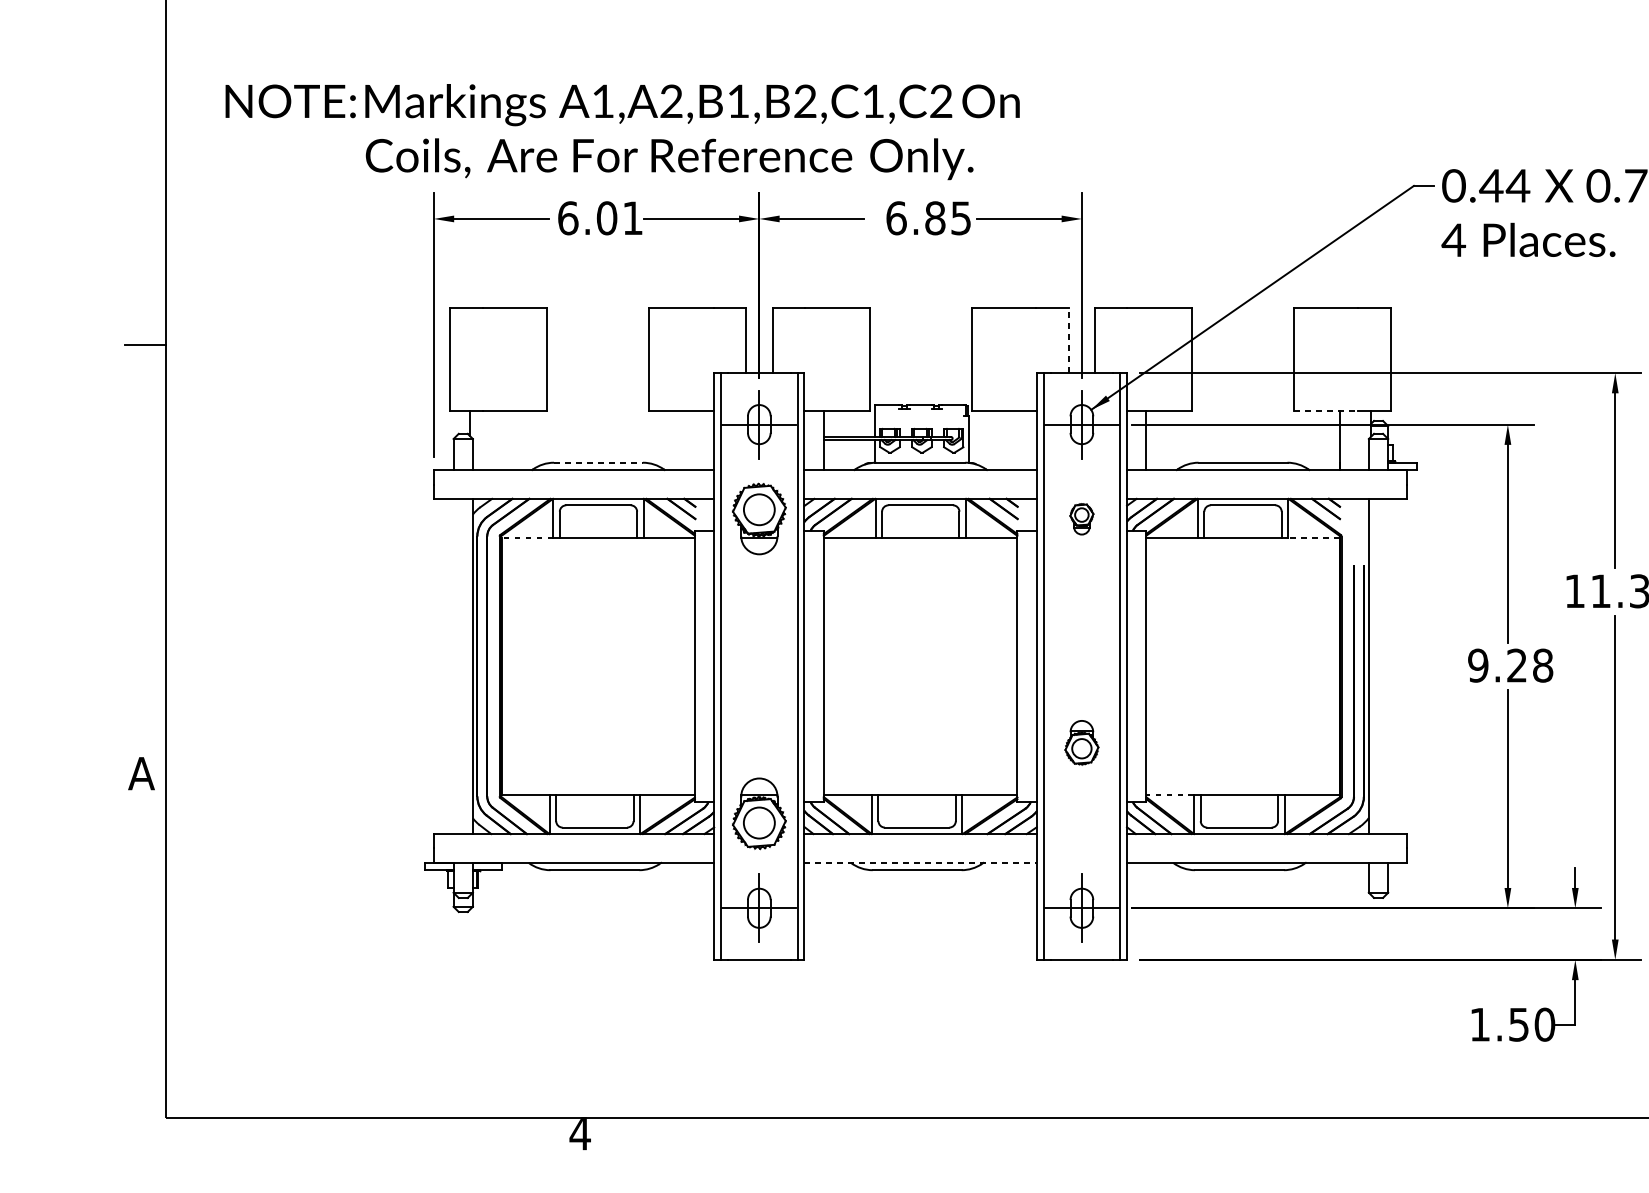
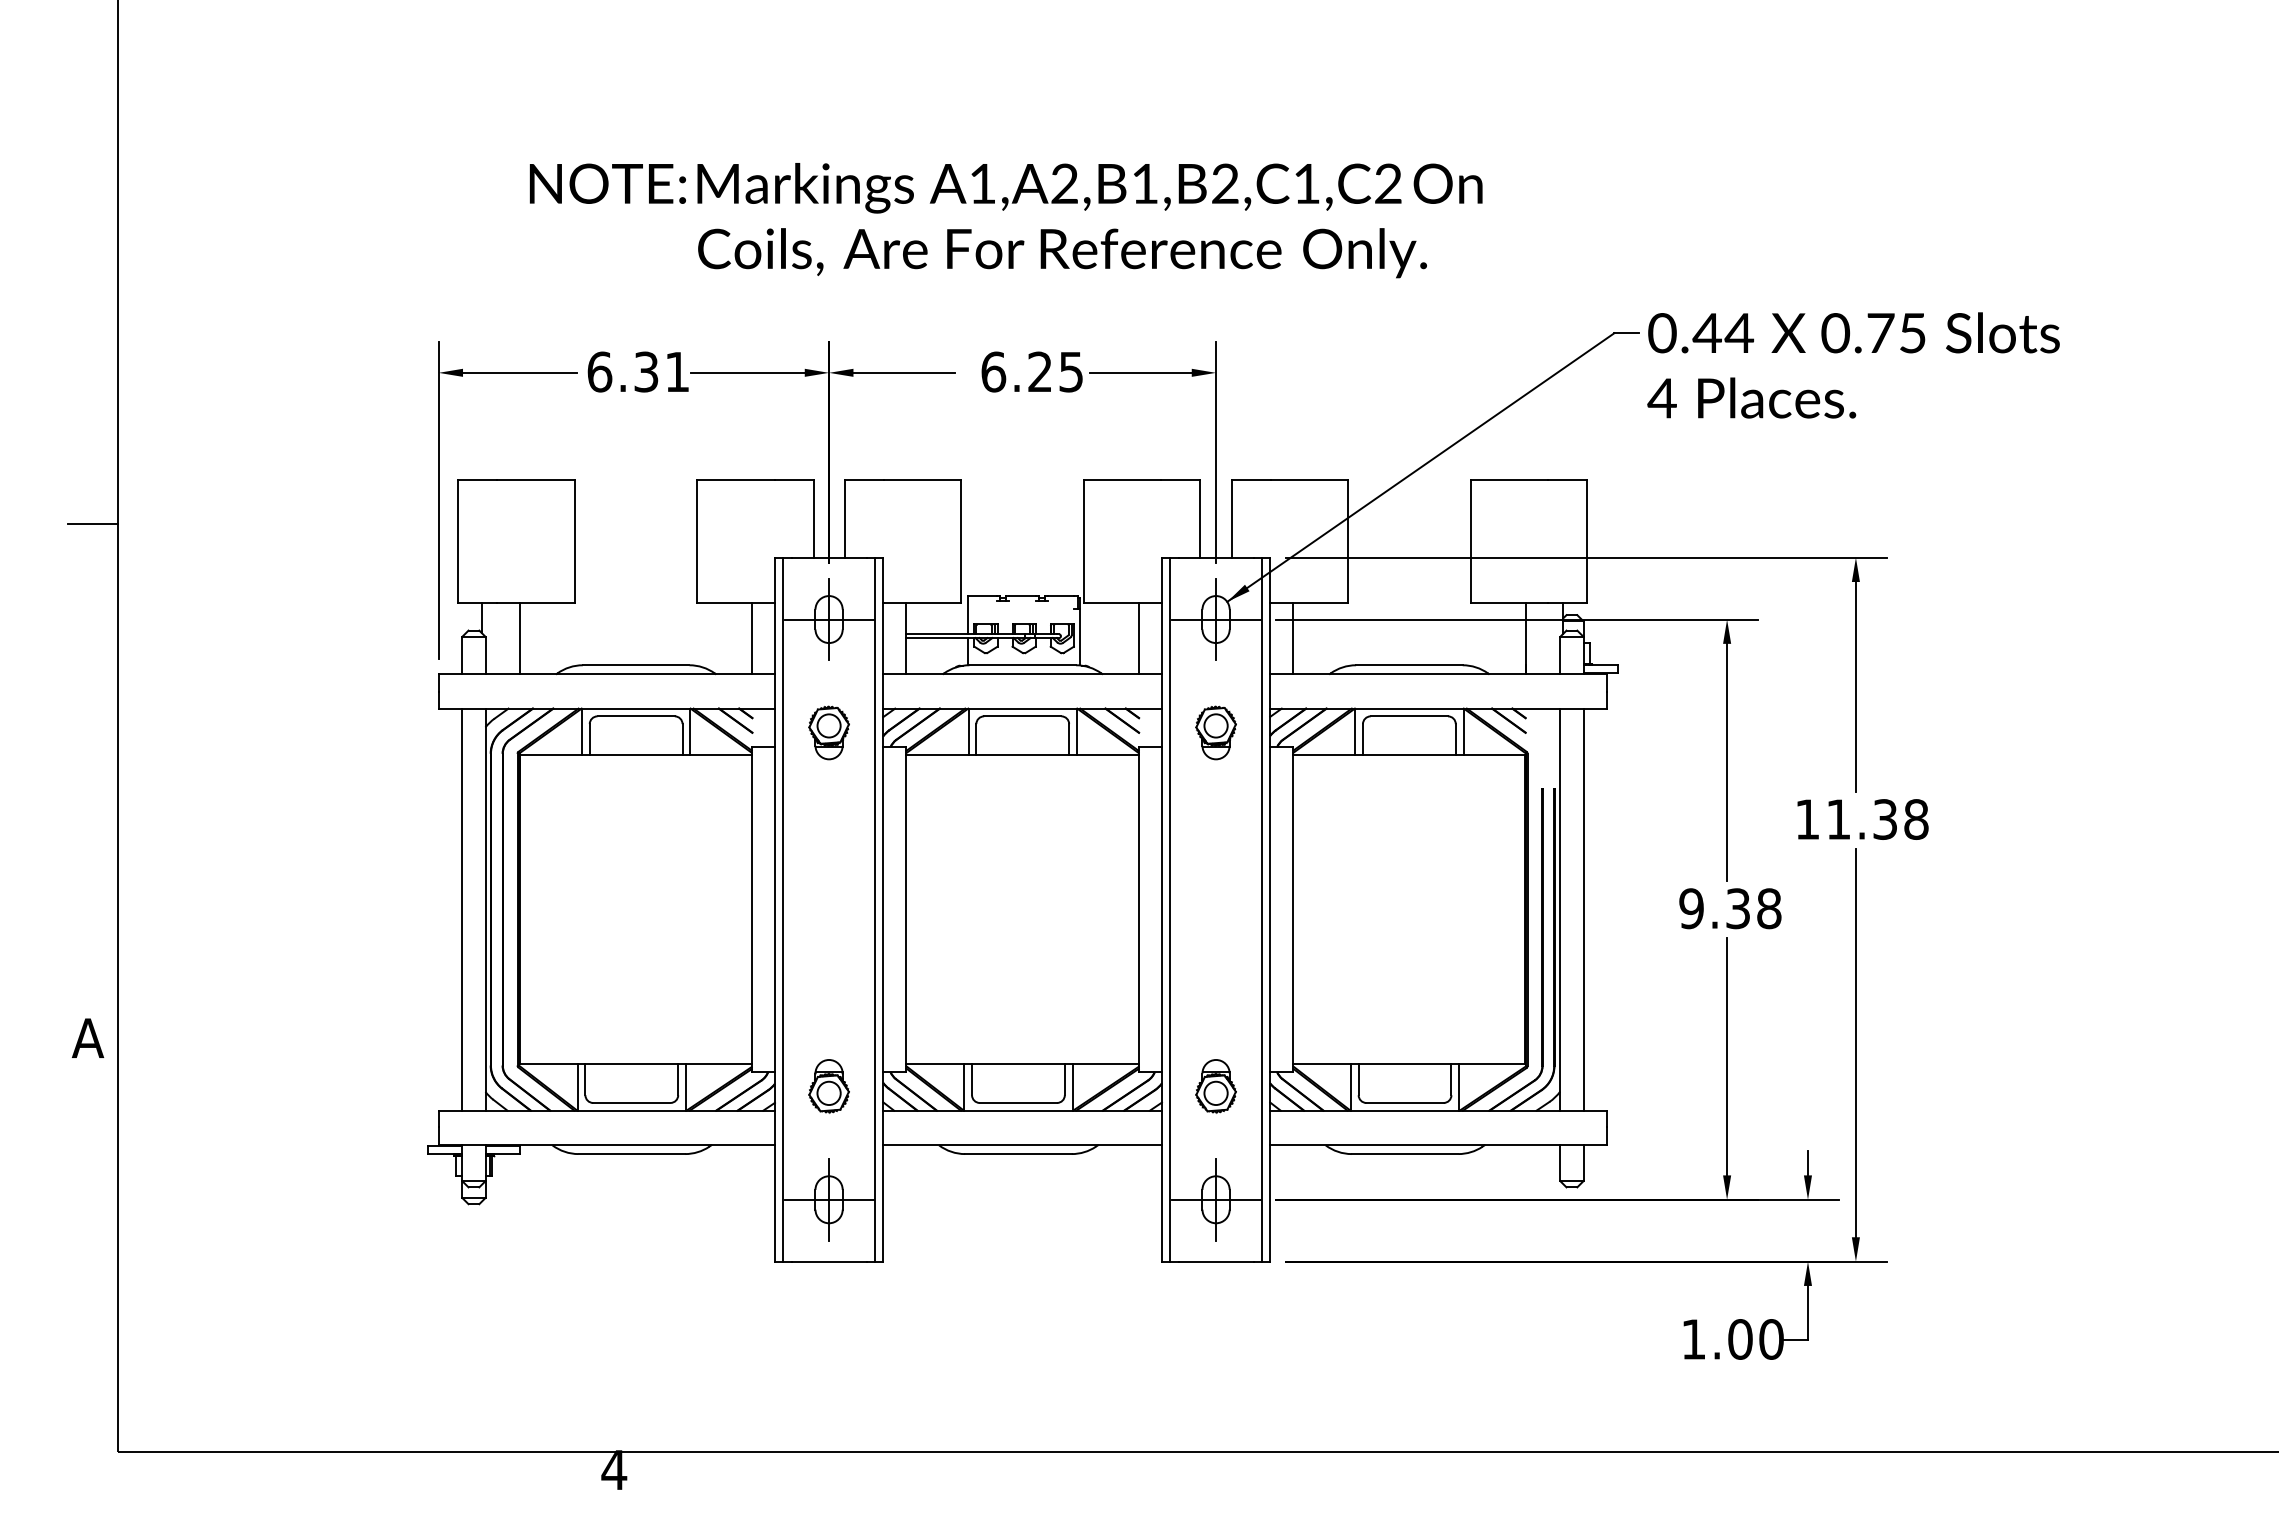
text: (622, 131) -> (1005, 220), moved
text: (607, 217) -> (646, 371), 6.01 -> 6.31
text: (935, 217) -> (1040, 371), 6.85 -> 6.25
line: (1068, 340) -> (1200, 518), dashed -> solid
line: (1326, 411) -> (1509, 603), dashed -> solid
line: (501, 440) -> (519, 638), added
line: (695, 440) -> (752, 638), added
line: (1018, 440) -> (1139, 638), added
line: (598, 462) -> (636, 665), dashed -> solid
part: (758, 518) -> (828, 732), size x0.62
part: (1081, 518) -> (1215, 732), size x1.43
line: (527, 537) -> (550, 755), dashed -> solid
line: (1313, 537) -> (1494, 755), dashed -> solid
text: (1516, 665) -> (1737, 908), 9.28 -> 9.38
line: (453, 666) -> (462, 909), added
line: (1388, 666) -> (1583, 909), added
part: (1081, 743) -> (1215, 1086), moved
line: (1170, 795) -> (1322, 1064), dashed -> solid
part: (758, 813) -> (828, 1086), size x0.62
line: (921, 863) -> (1023, 1145), dashed -> solid
text: (1519, 1024) -> (1740, 1339), 1.50 -> 1.00

